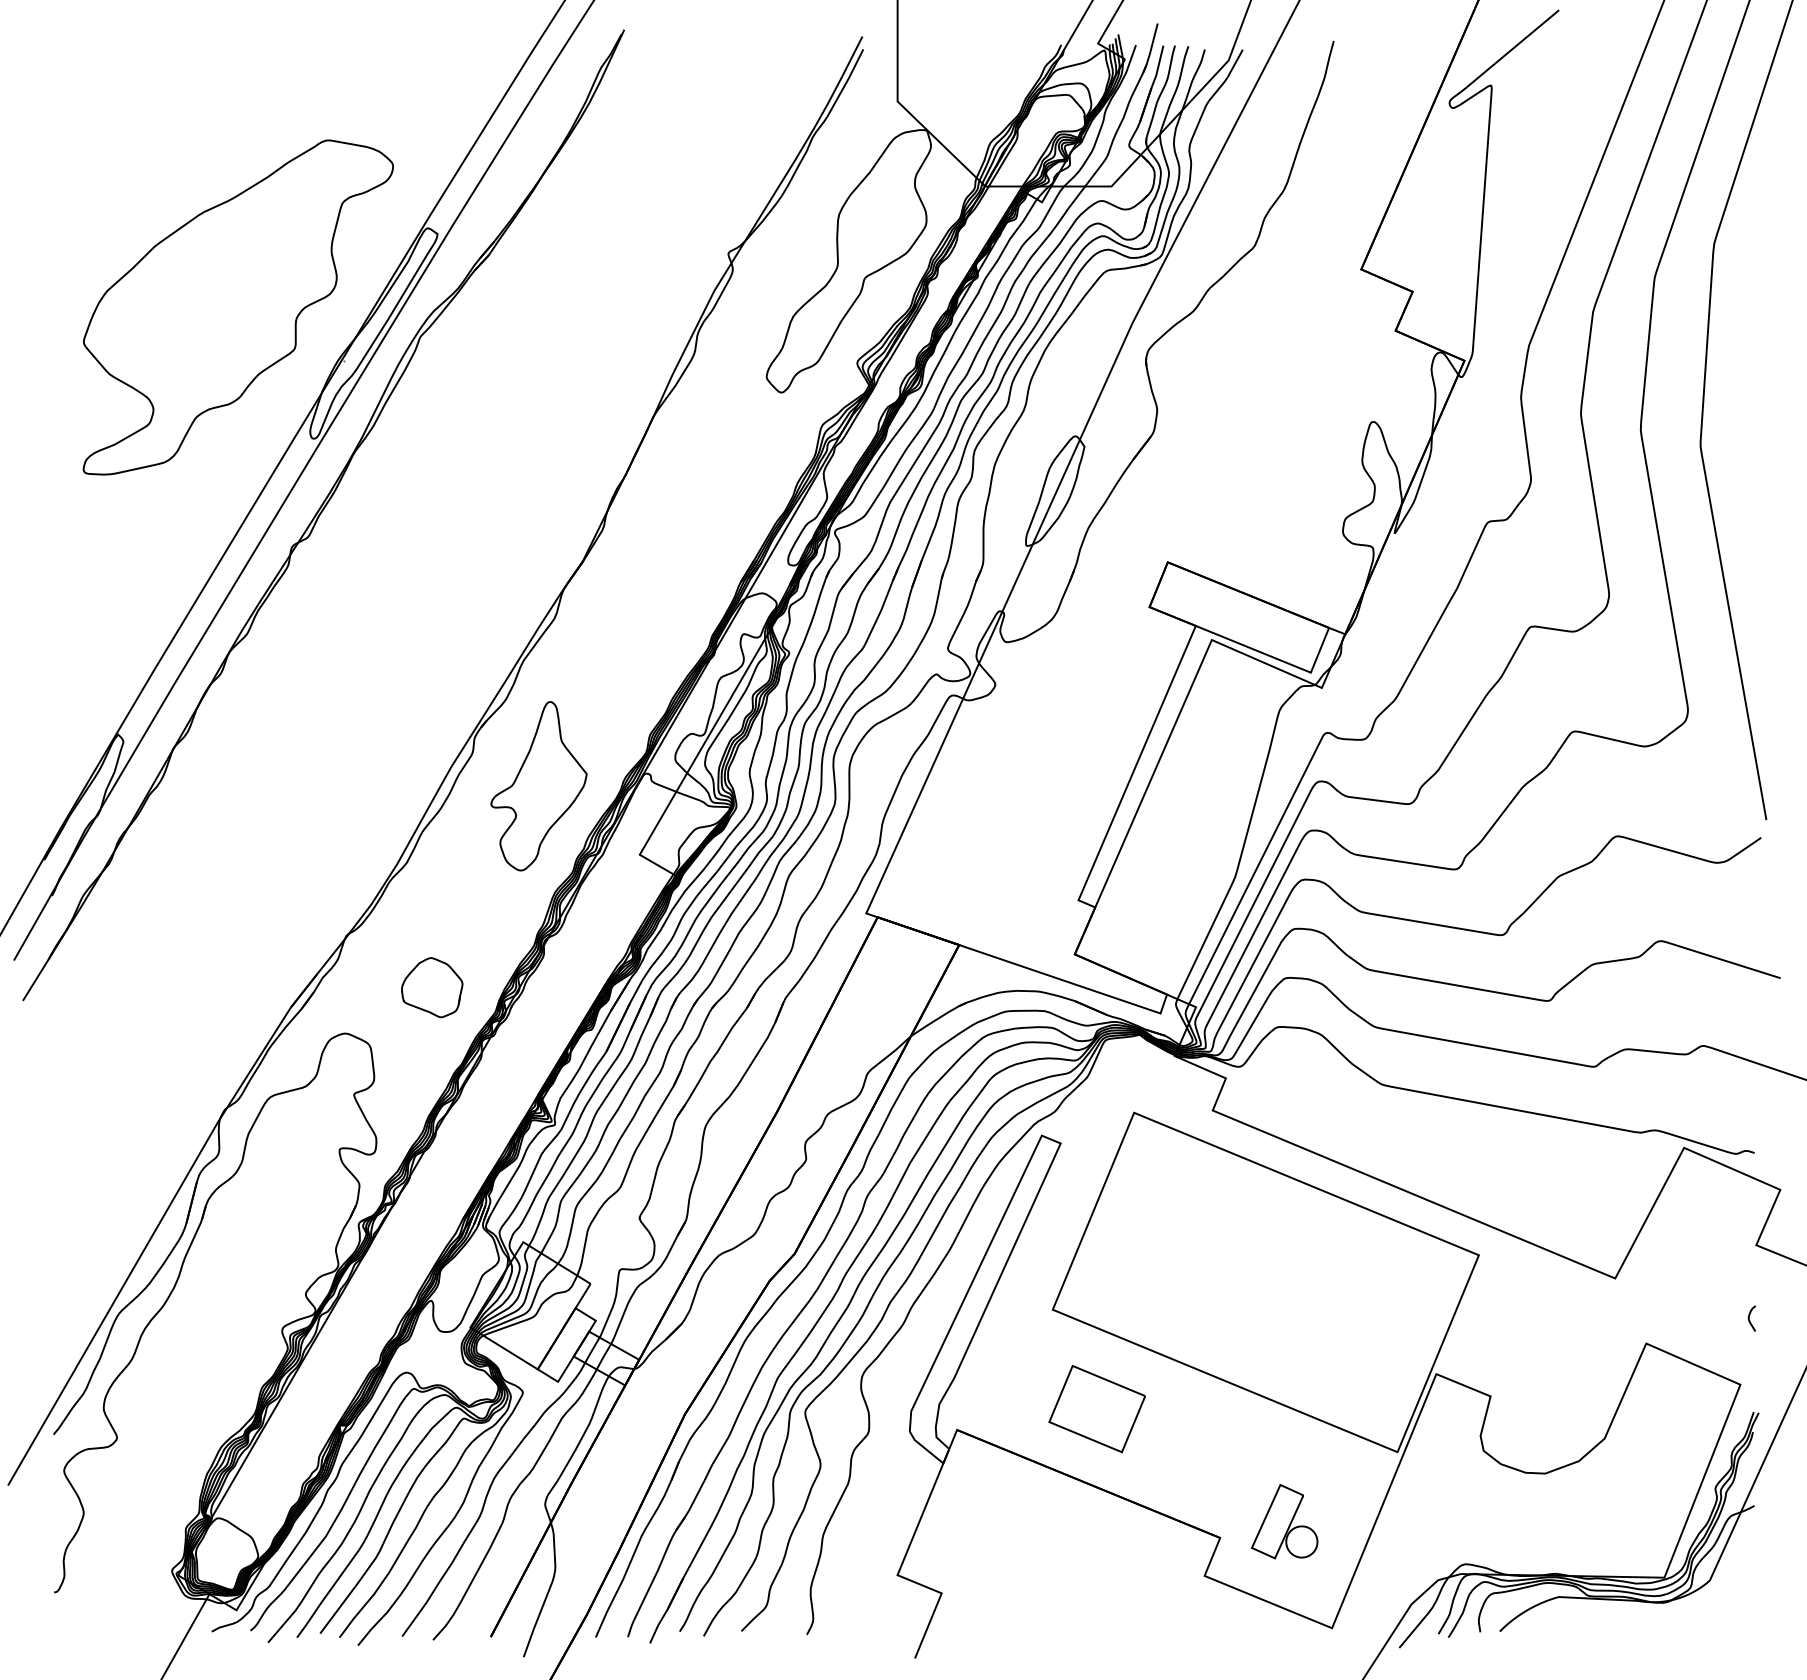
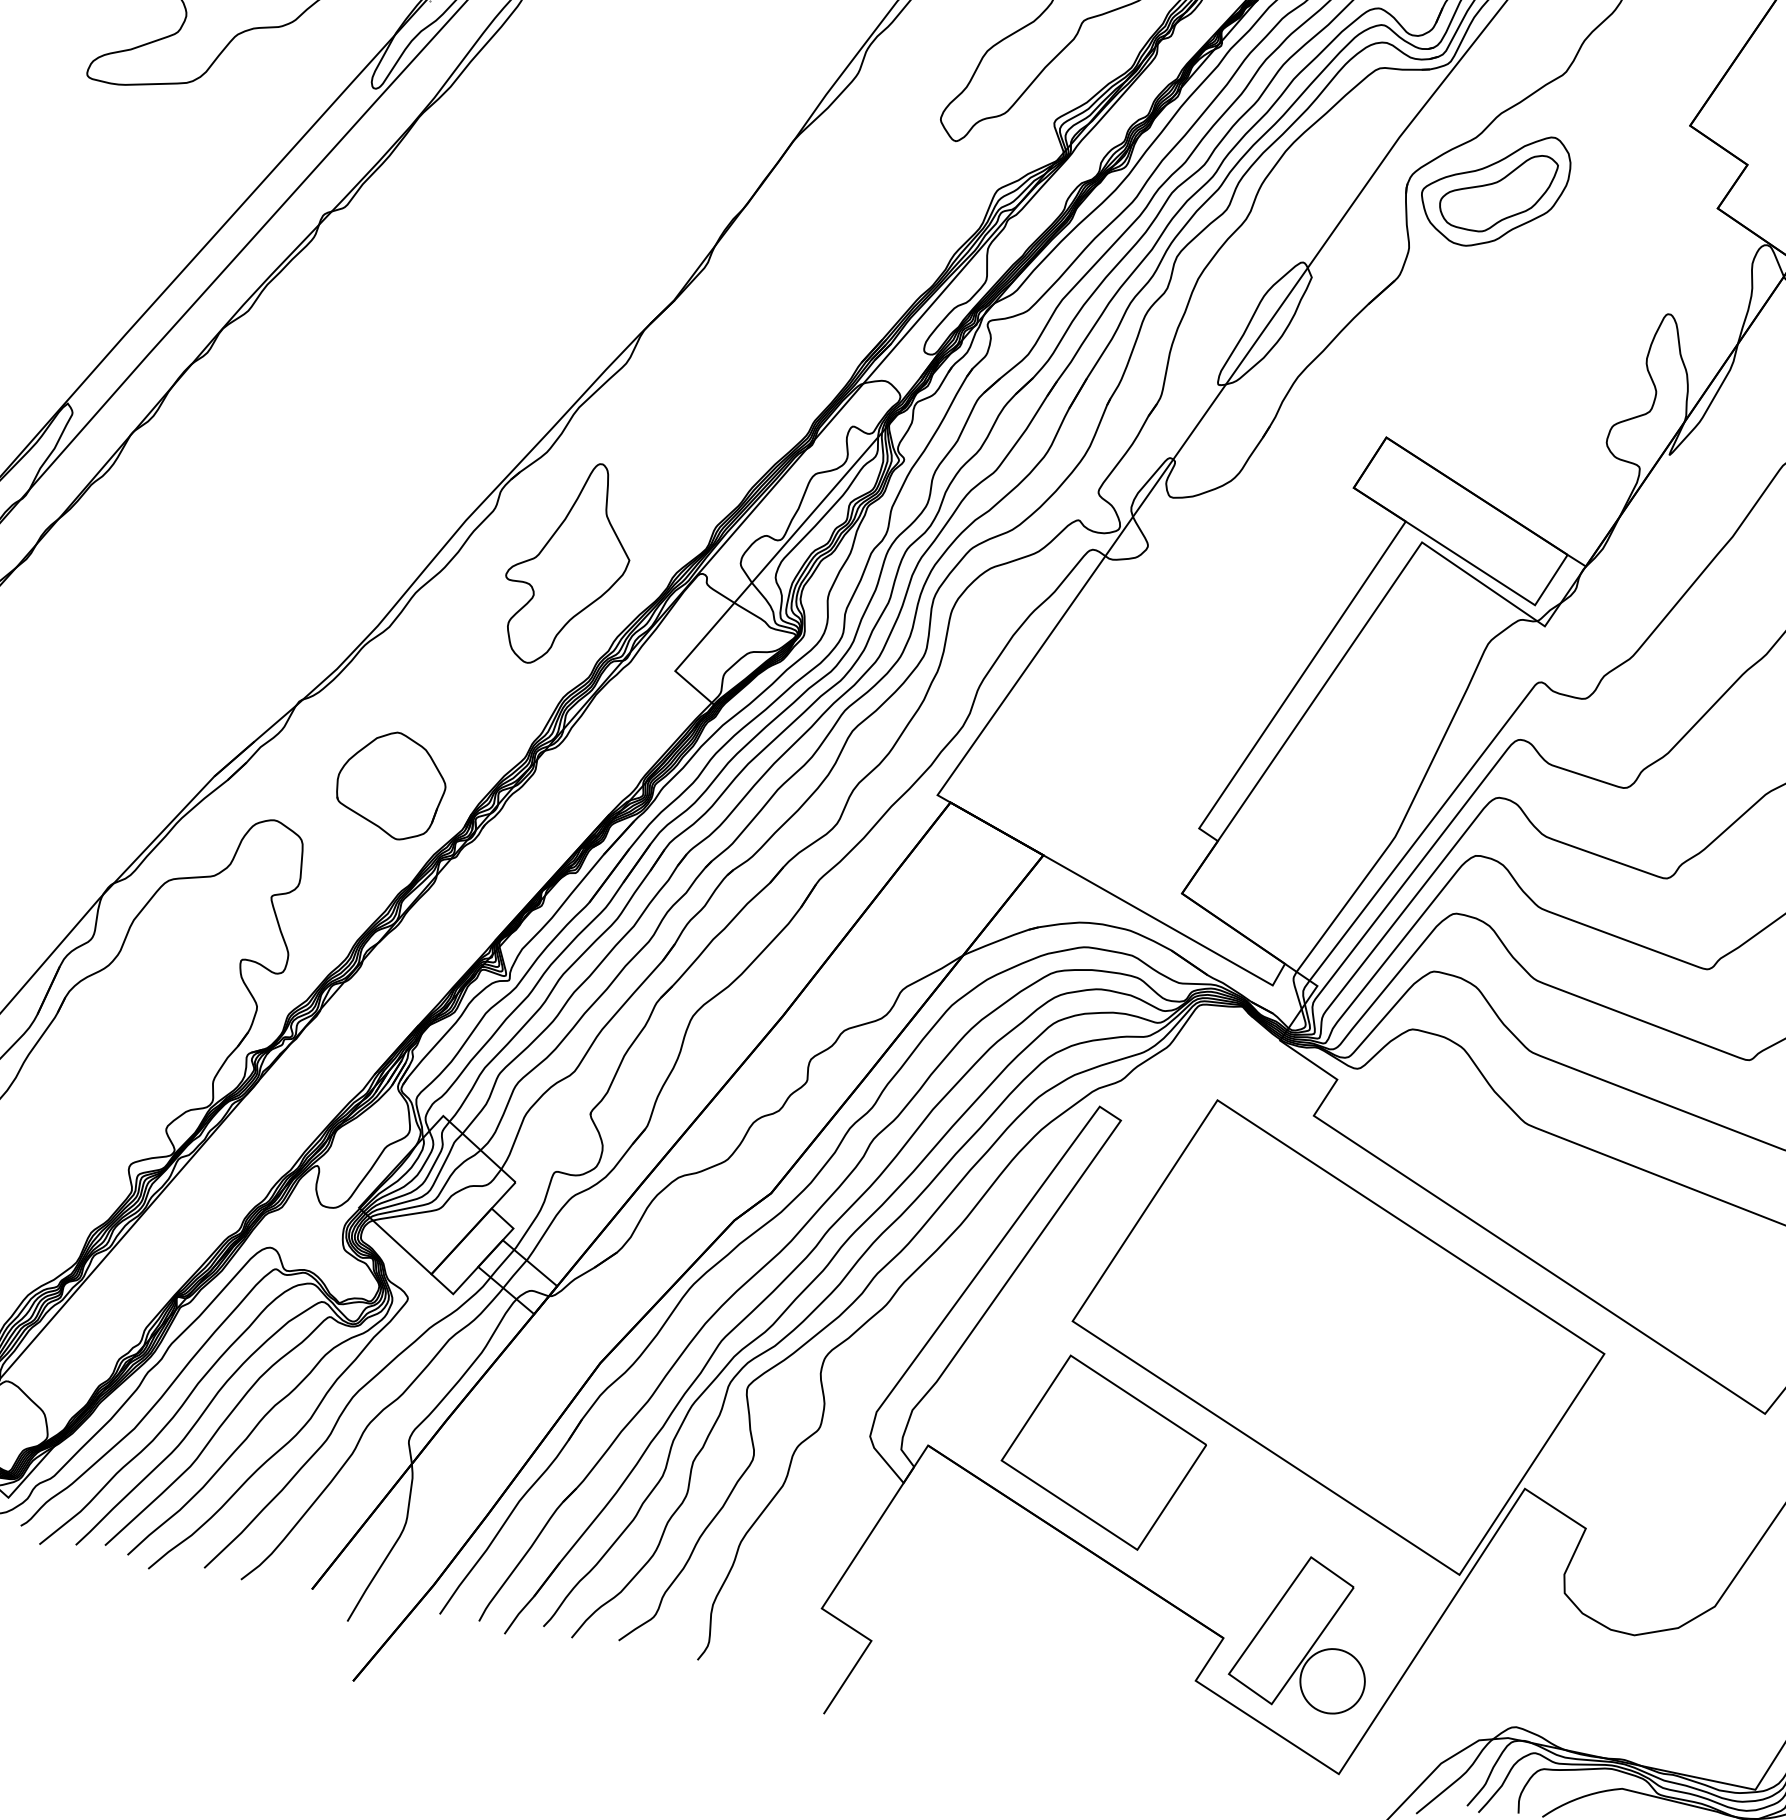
part: (1215, 348) -> (1494, 188), added
part: (432, 987) -> (391, 784), size x1.43
part: (1096, 1408) -> (1102, 1451), size x1.67
part: (1284, 1521) -> (1305, 1633), size x1.67

